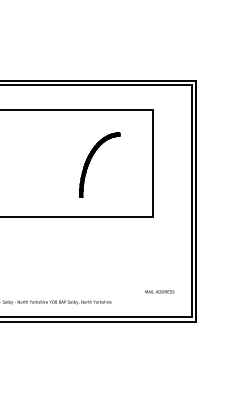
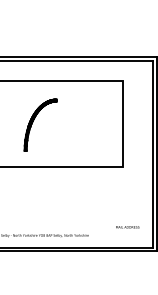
part: (91, 159) -> (34, 120), moved

